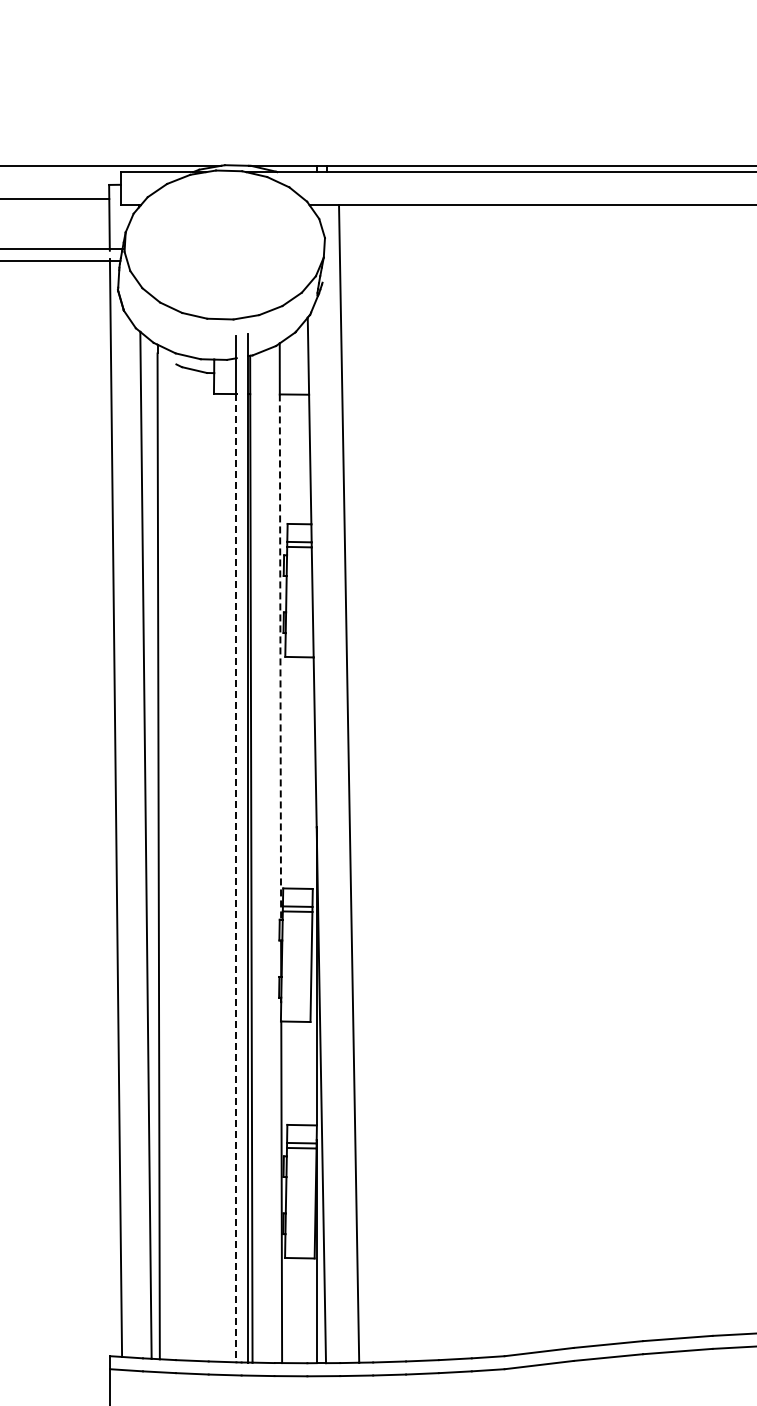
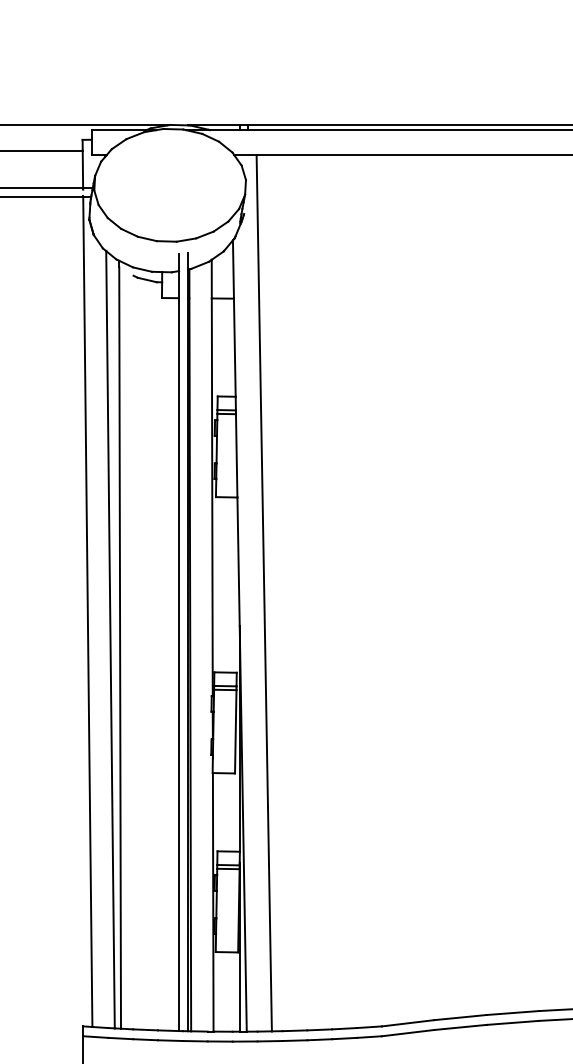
line: (280, 657) -> (212, 497), dashed -> solid
line: (236, 878) -> (179, 664), dashed -> solid

